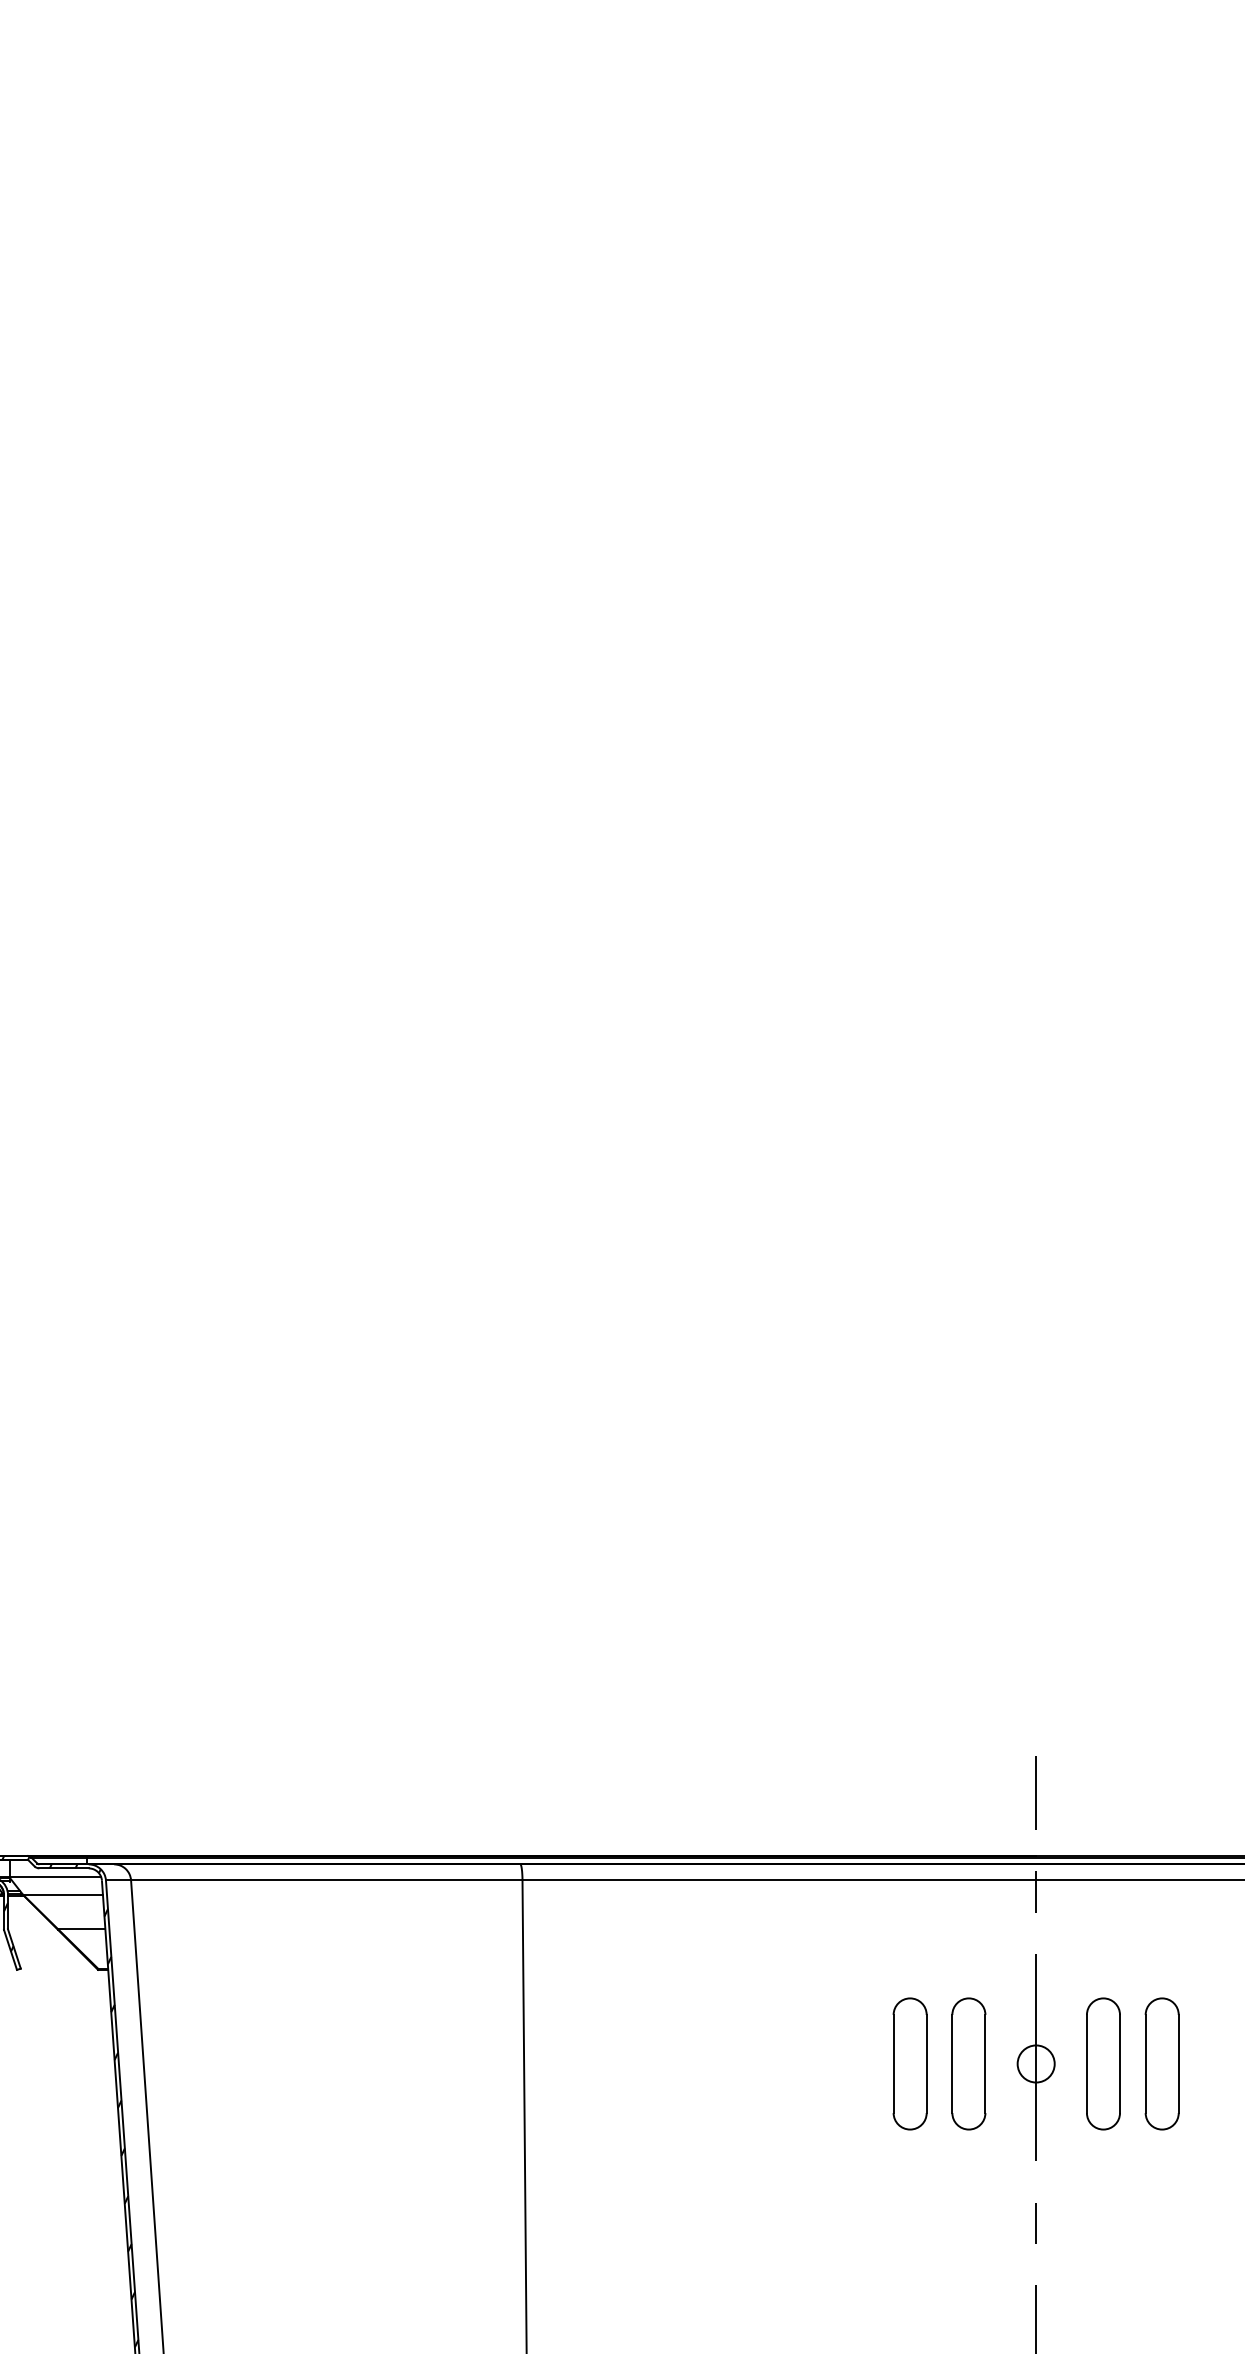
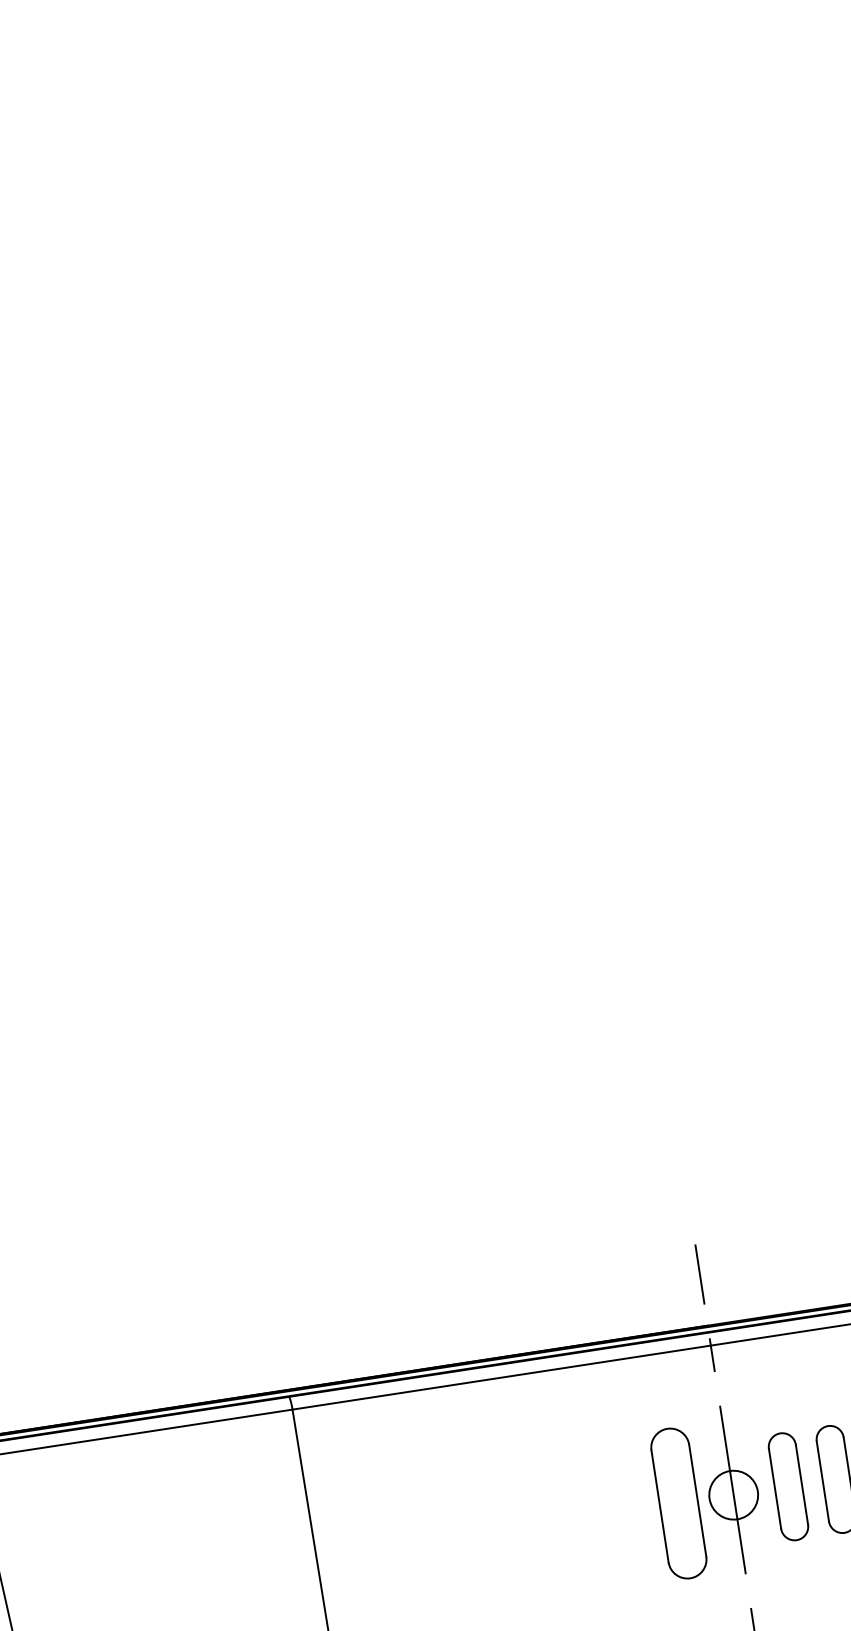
part: (909, 2063) -> (630, 1510), removed
part: (968, 2063) -> (678, 1503), size x1.4
circle: (1035, 2063) -> (733, 1494), size x1.6

